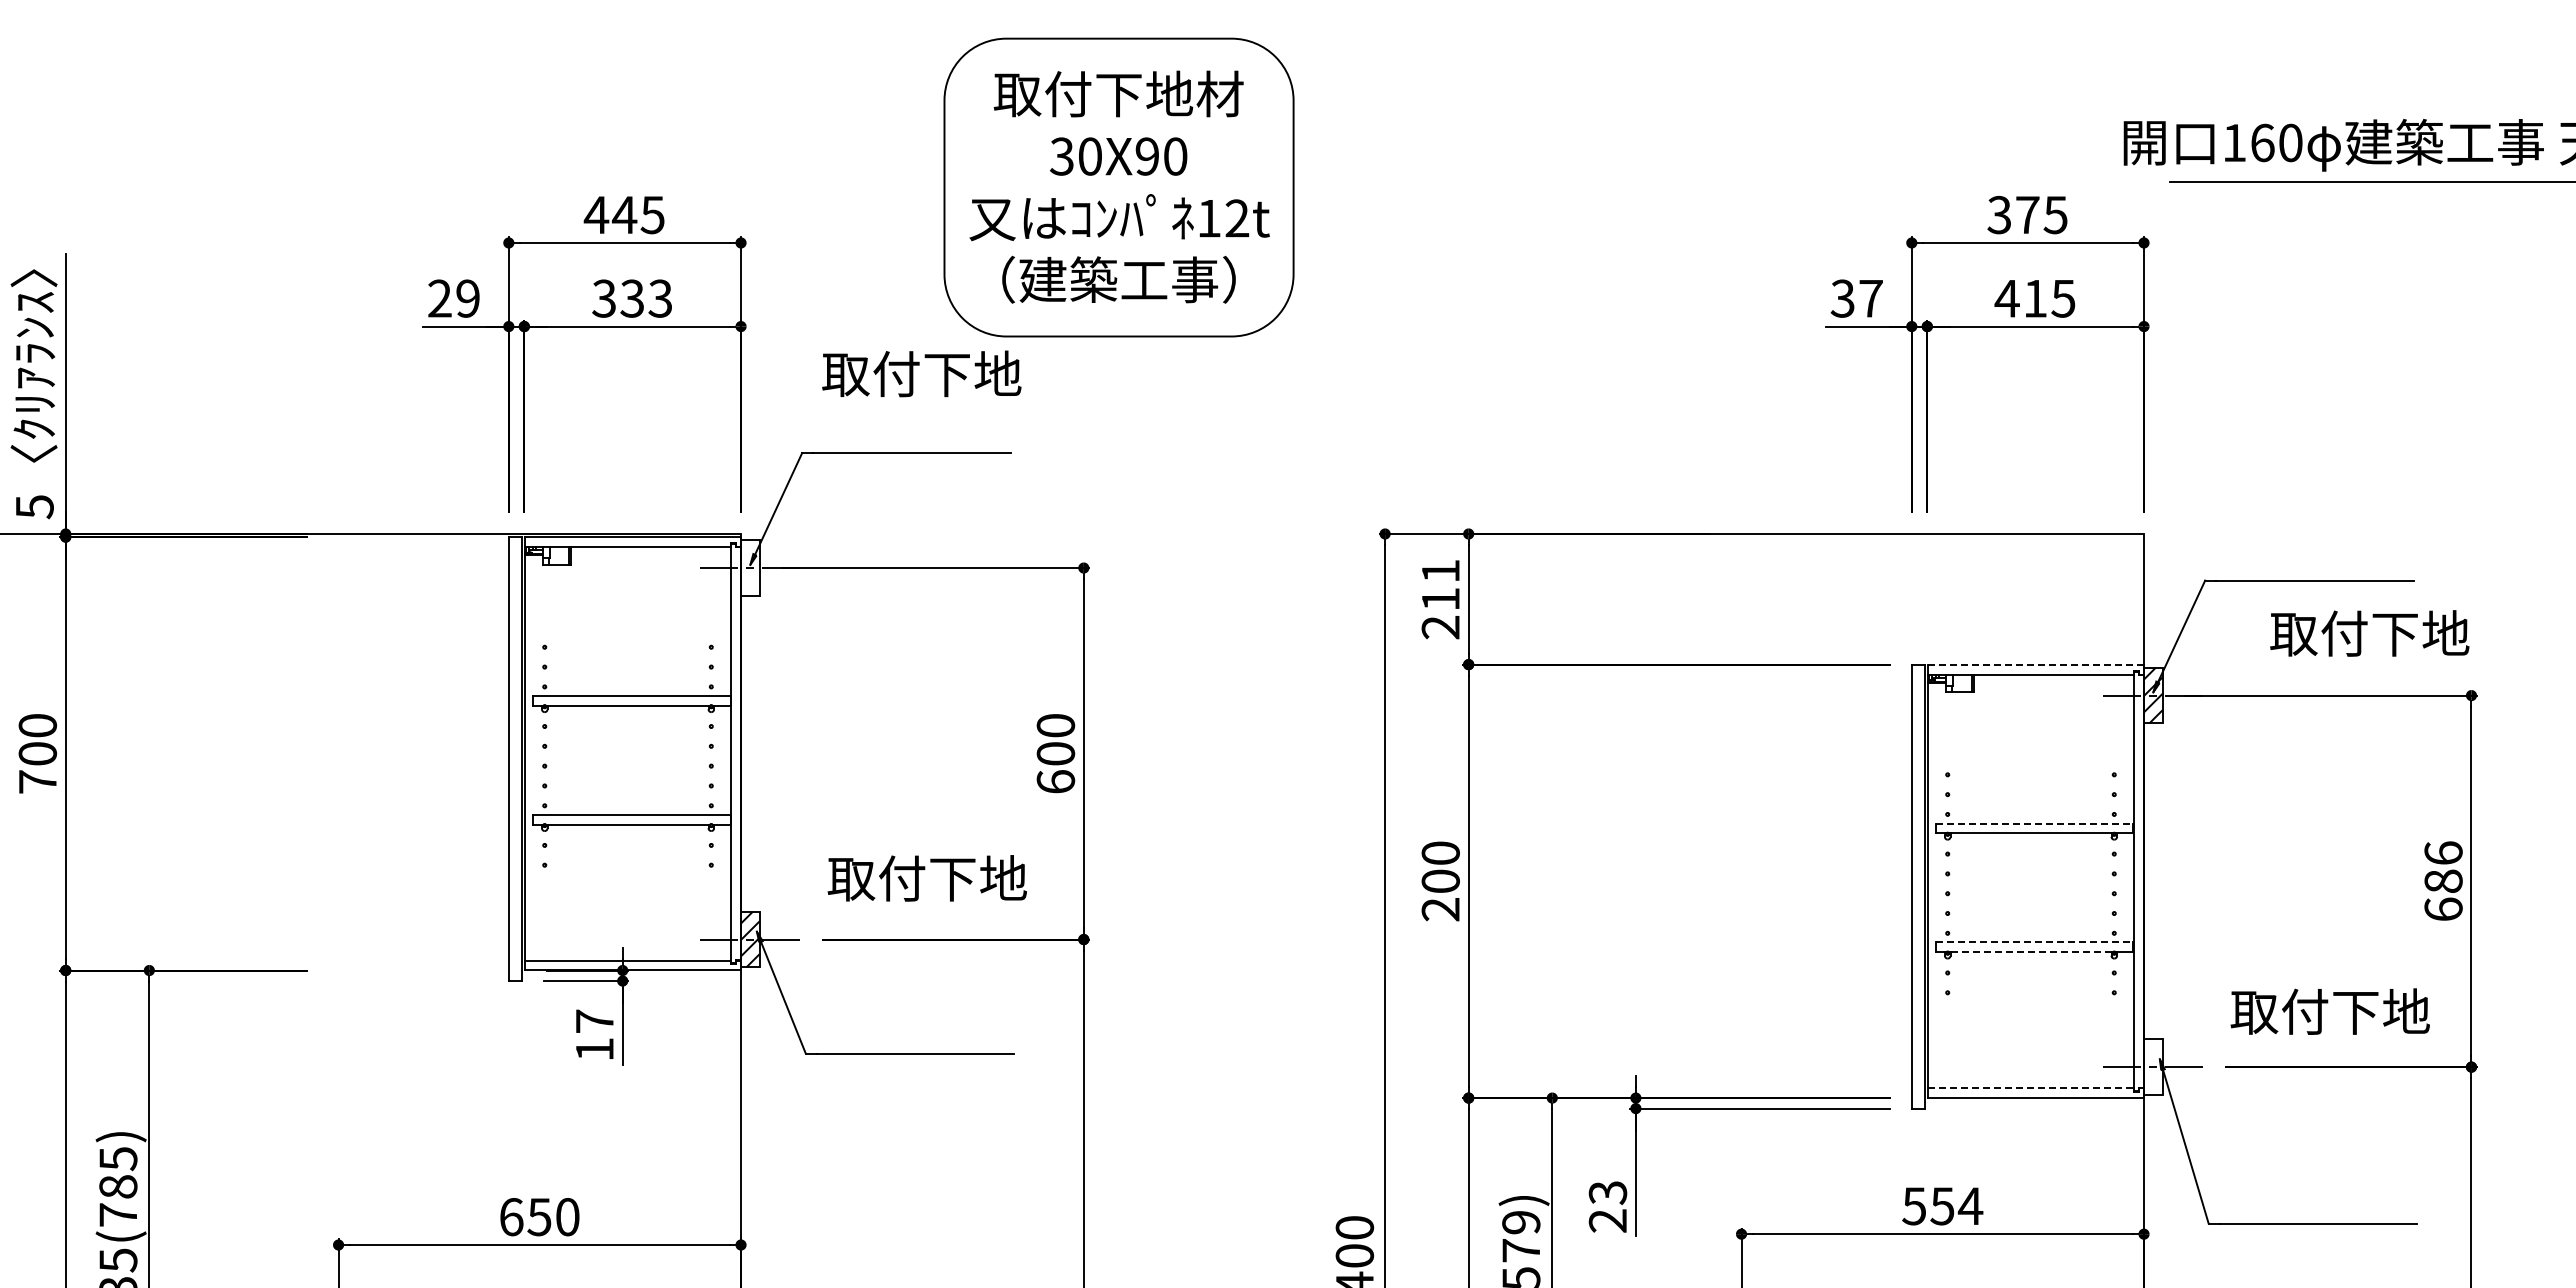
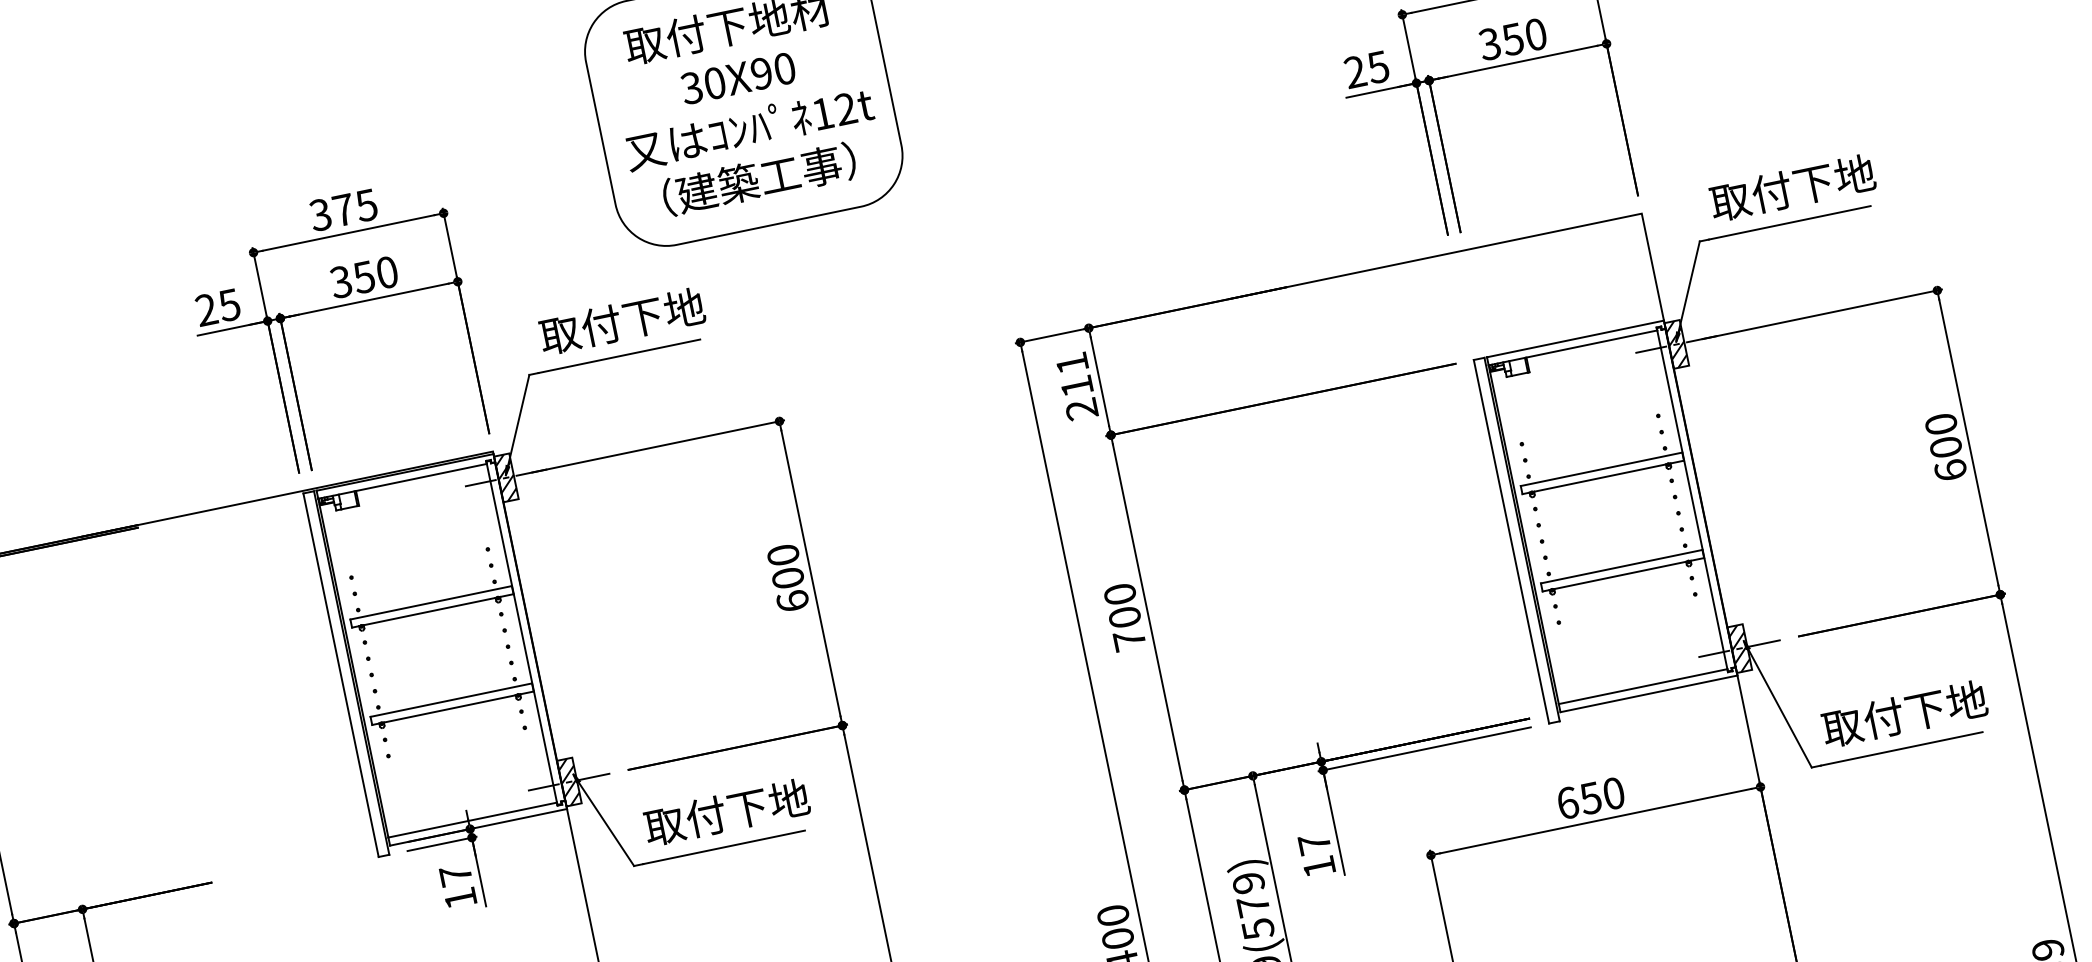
text: (610, 214) -> (331, 212), 445 -> 375
text: (467, 298) -> (229, 305), 29 -> 25
text: (646, 298) -> (375, 274), 333 -> 350
text: (1856, 298) -> (1366, 69), 37 -> 25
text: (2034, 298) -> (1512, 39), 415 -> 350
text: (921, 373) -> (621, 321), moved
hatch: (750, 567) -> (506, 477), added
text: (2369, 633) -> (1792, 188), moved
line: (2036, 664) -> (1575, 338), dashed -> solid
line: (2034, 823) -> (1601, 469), dashed -> solid
text: (2443, 866) -> (1943, 435), 686 -> 600
text: (926, 878) -> (726, 812), moved
text: (1440, 909) -> (1129, 640), 200 -> 700
line: (2034, 942) -> (1621, 566), dashed -> solid
line: (2031, 952) -> (1620, 575), dashed -> solid
text: (2329, 1011) -> (1903, 714), moved
hatch: (2153, 1066) -> (1739, 648), added
line: (2030, 1088) -> (1642, 686), dashed -> solid
text: (1607, 1206) -> (1316, 855), 23 -> 17
text: (1942, 1206) -> (1590, 798), 554 -> 650

